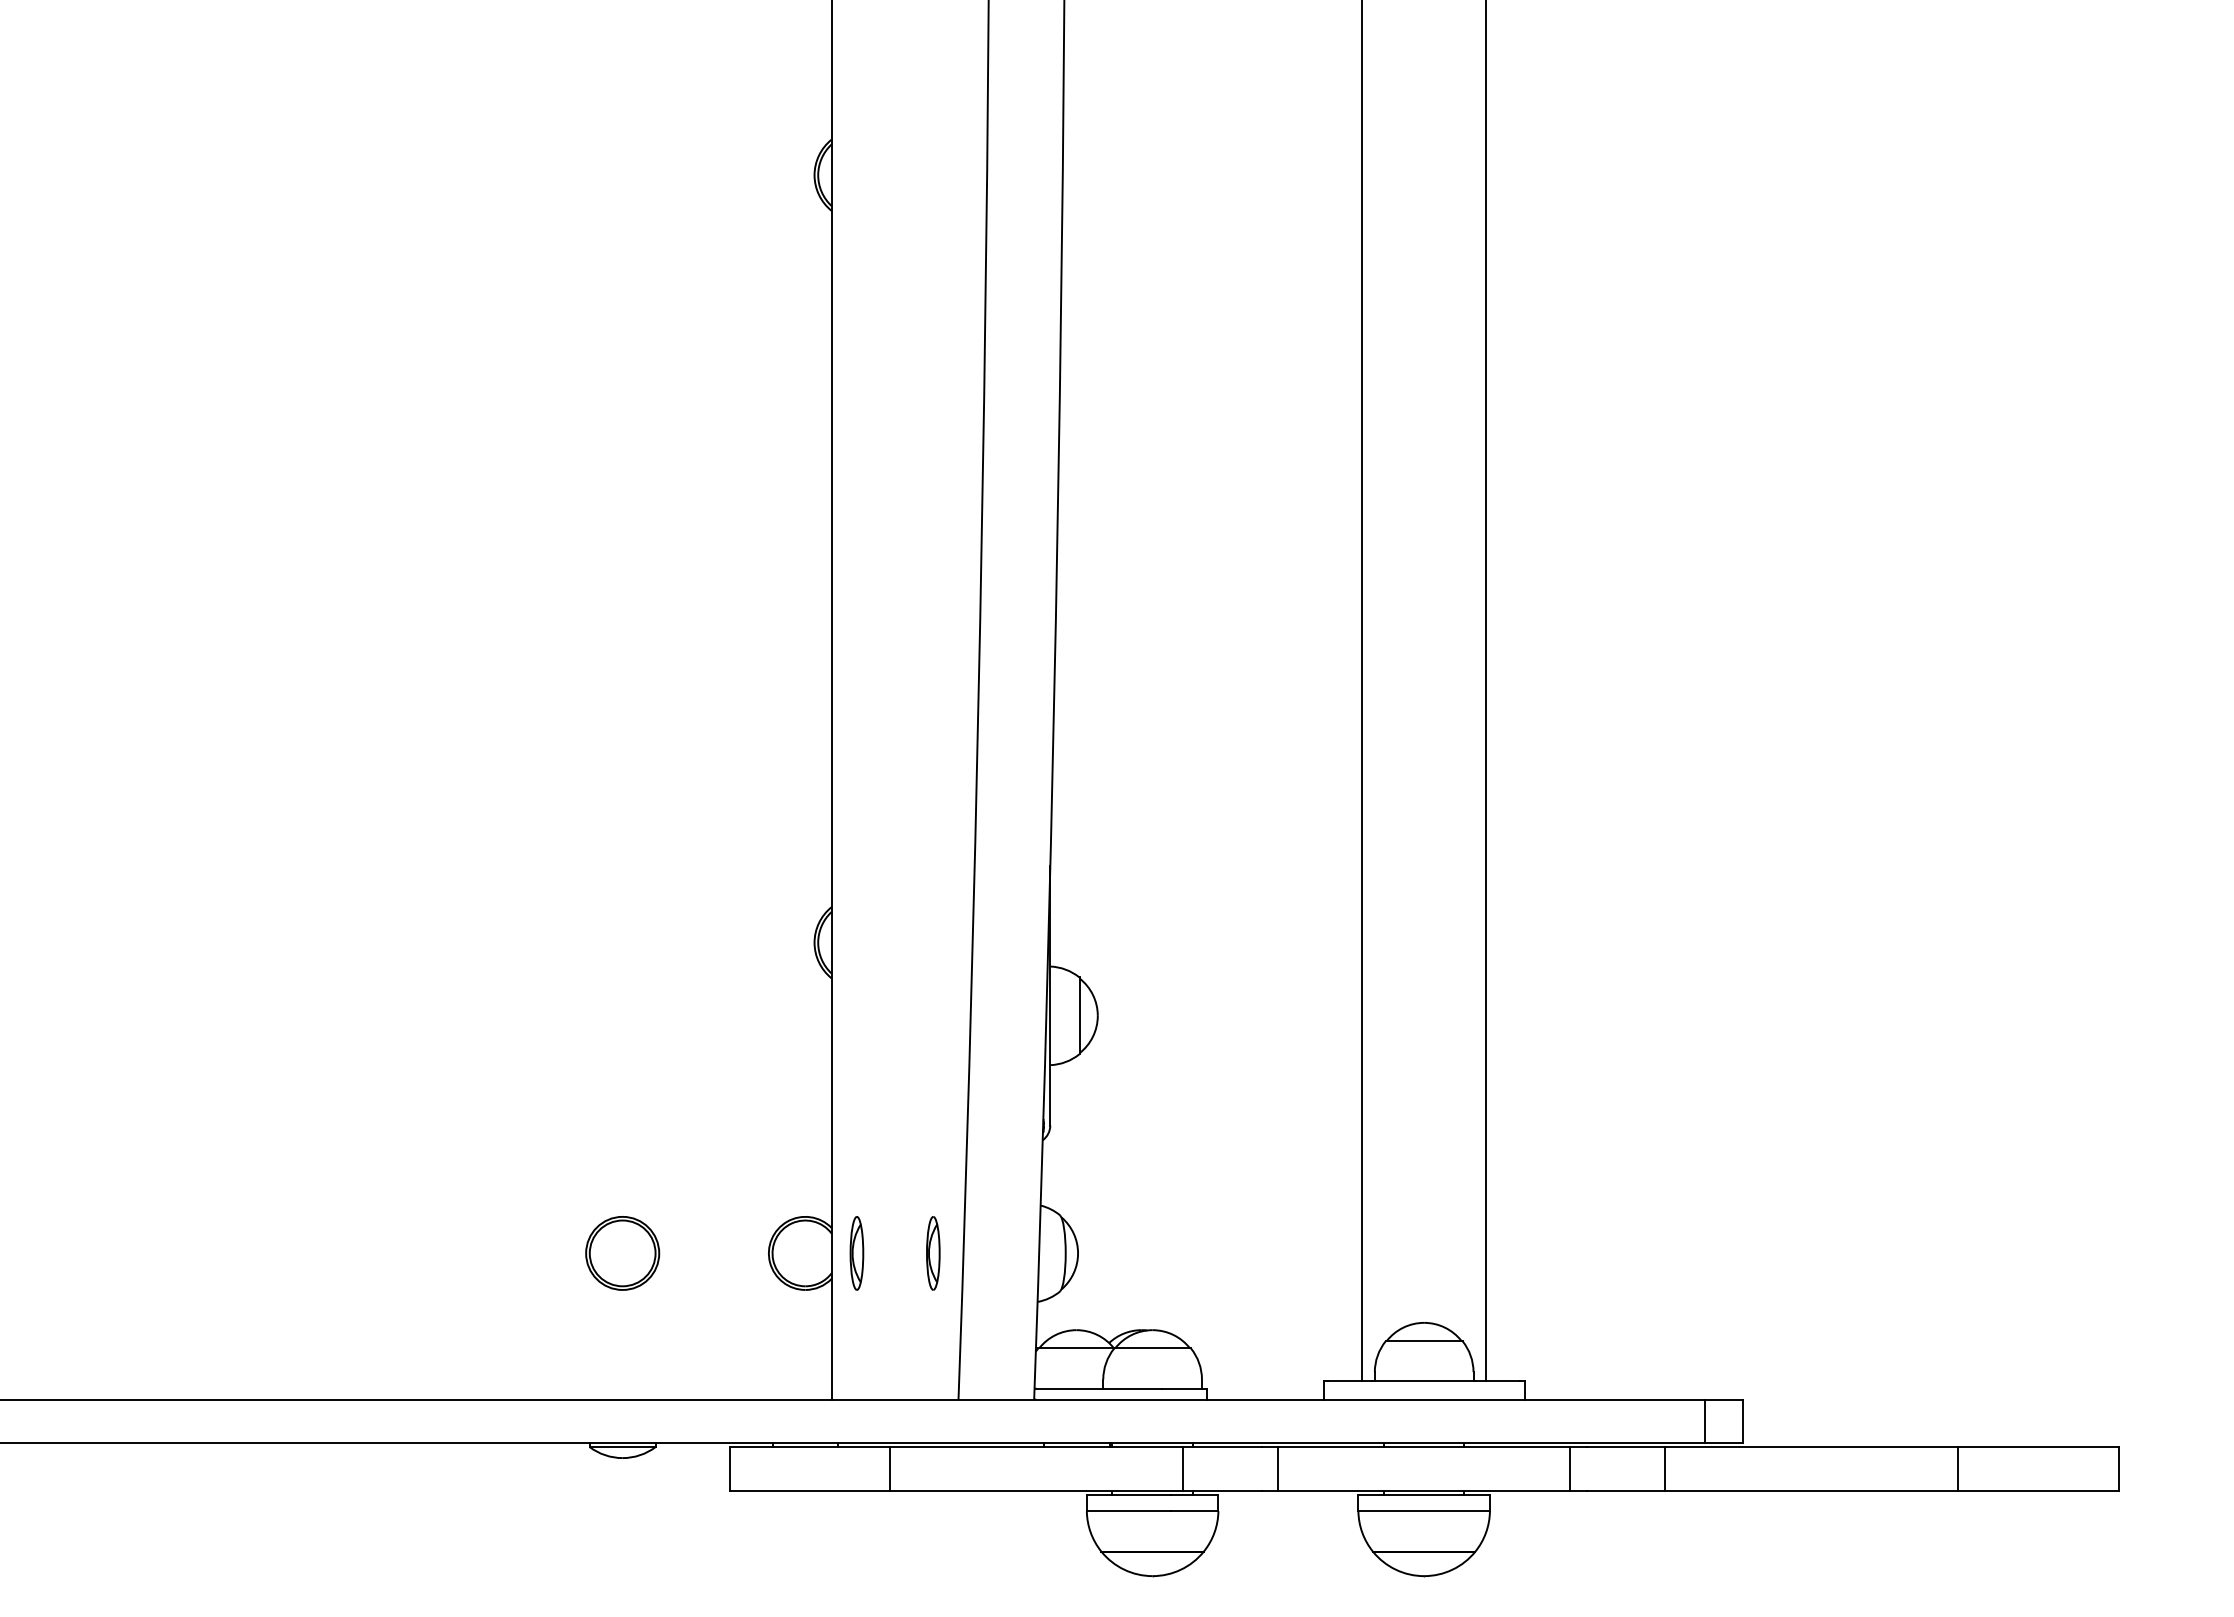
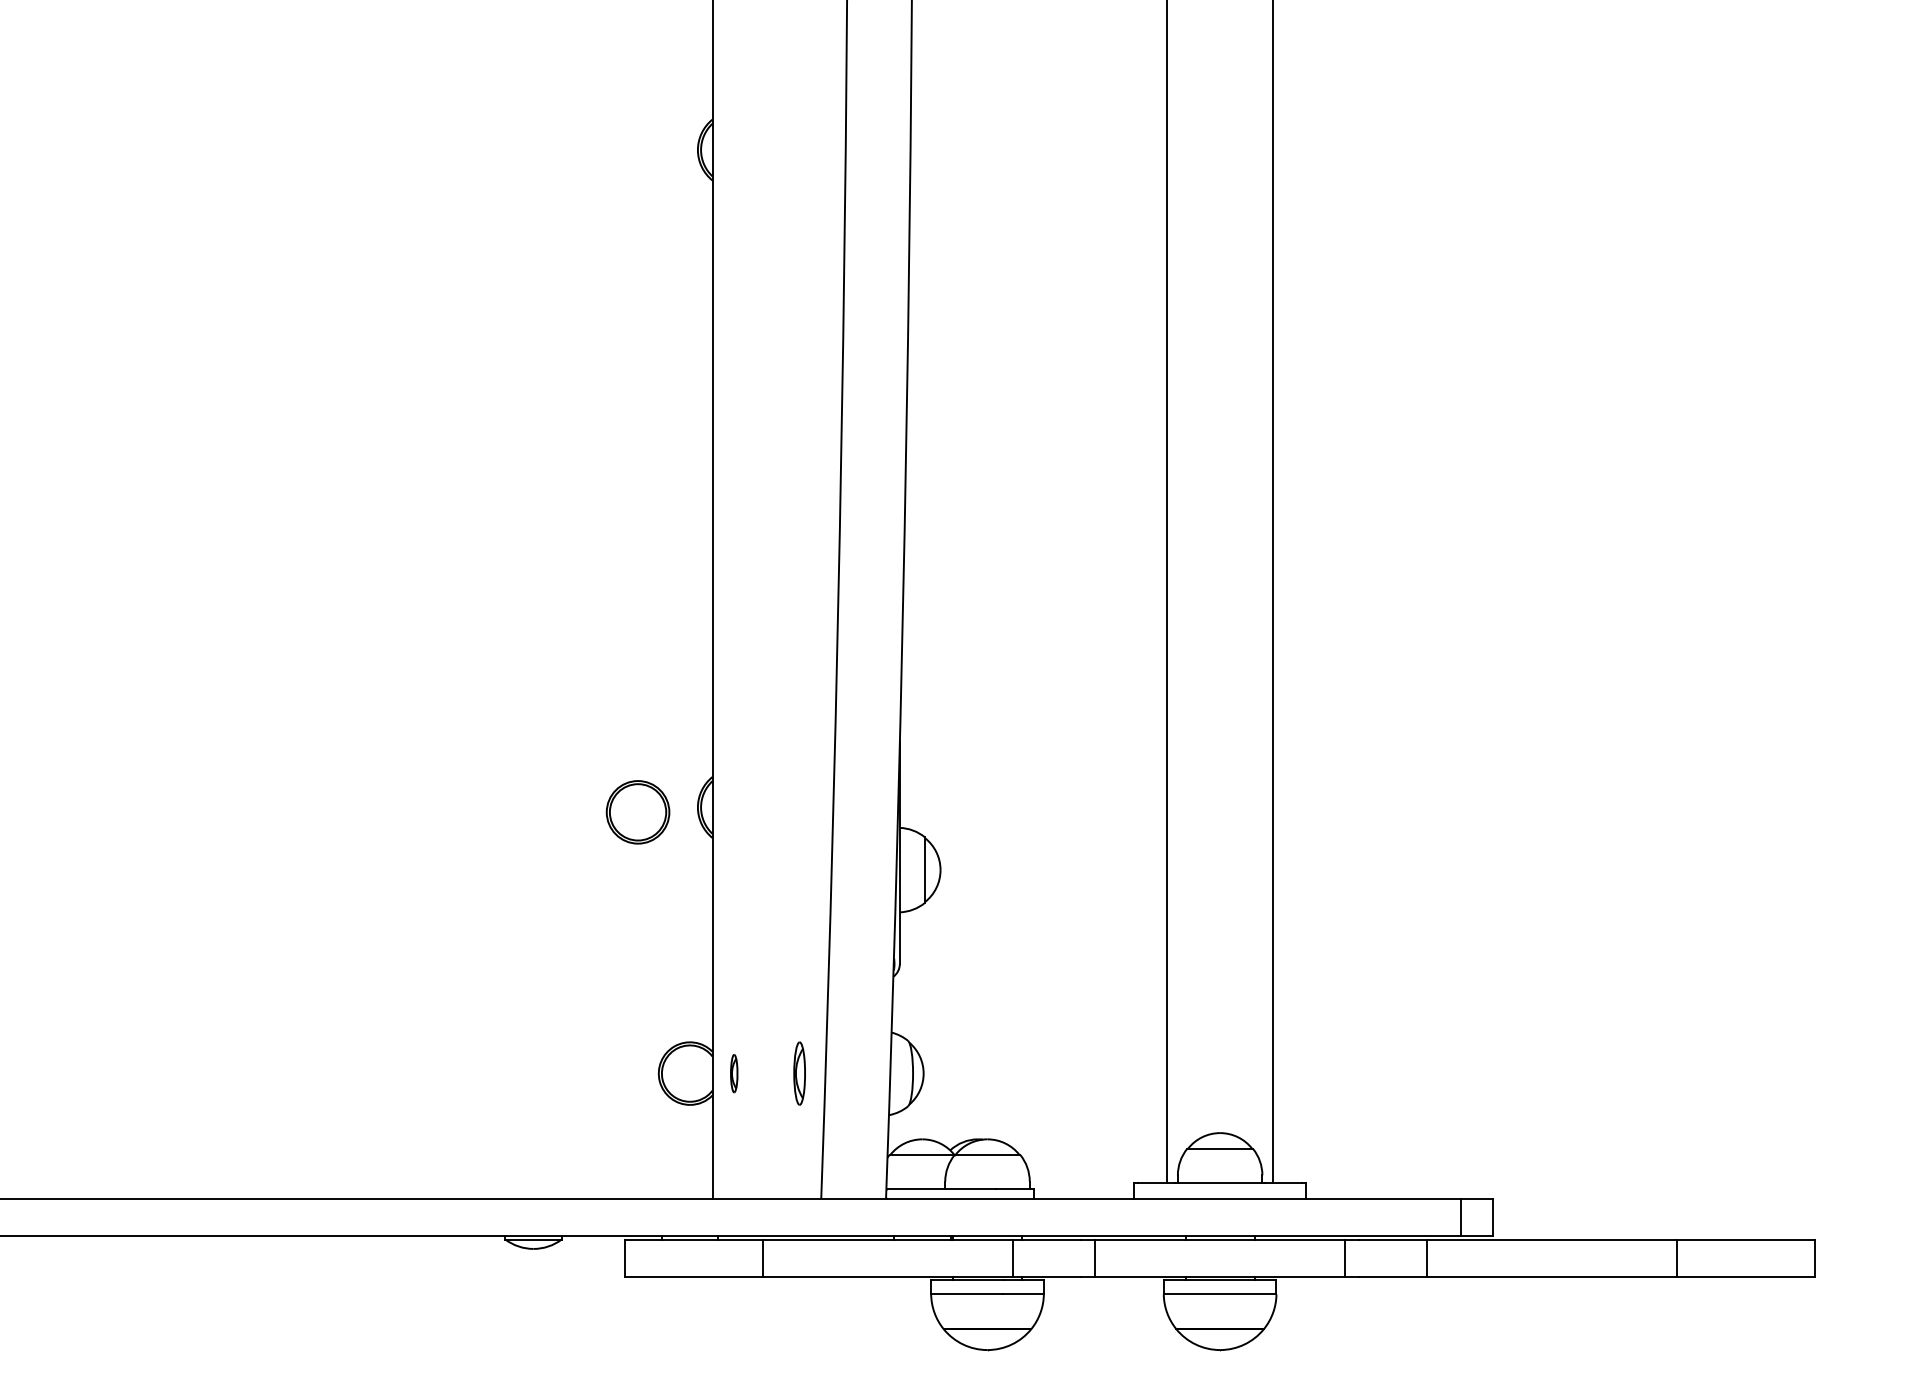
part: (622, 1253) -> (637, 812), moved
part: (856, 1253) -> (733, 1073), size x0.6

